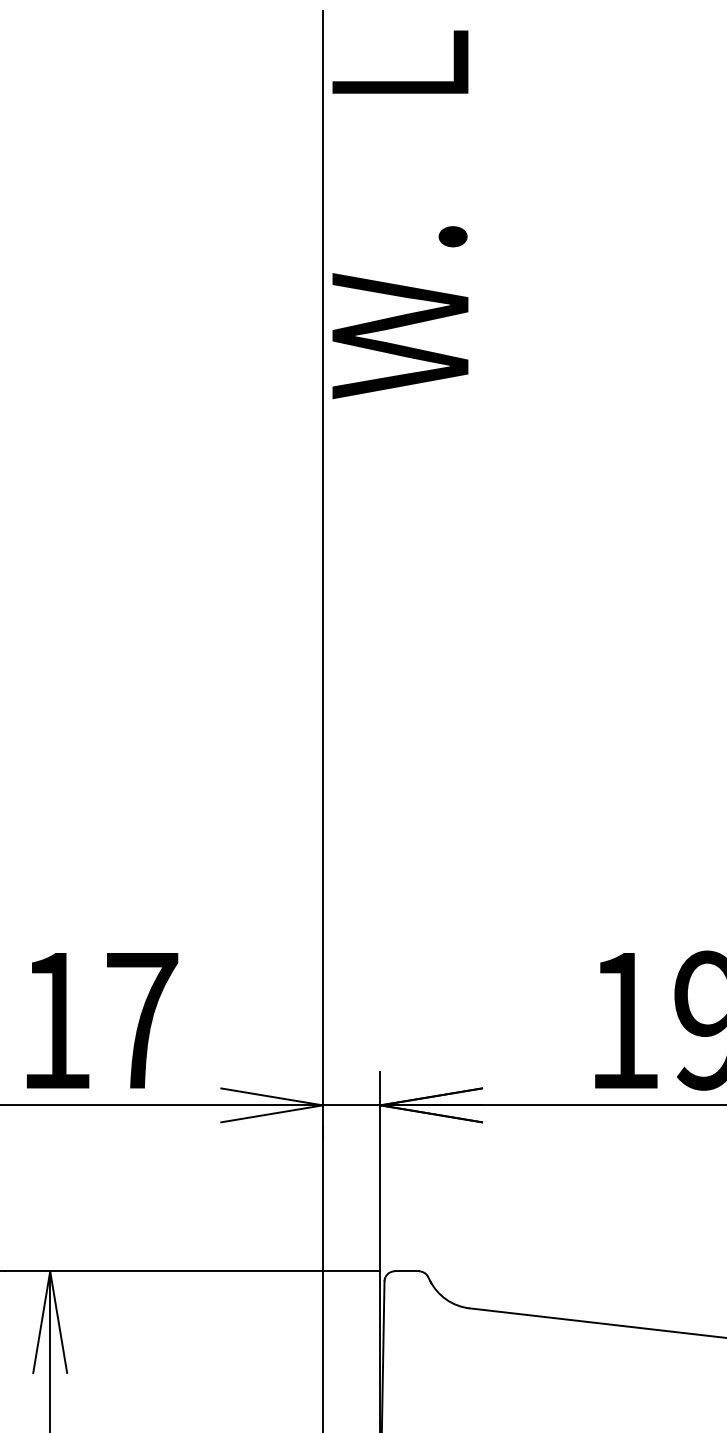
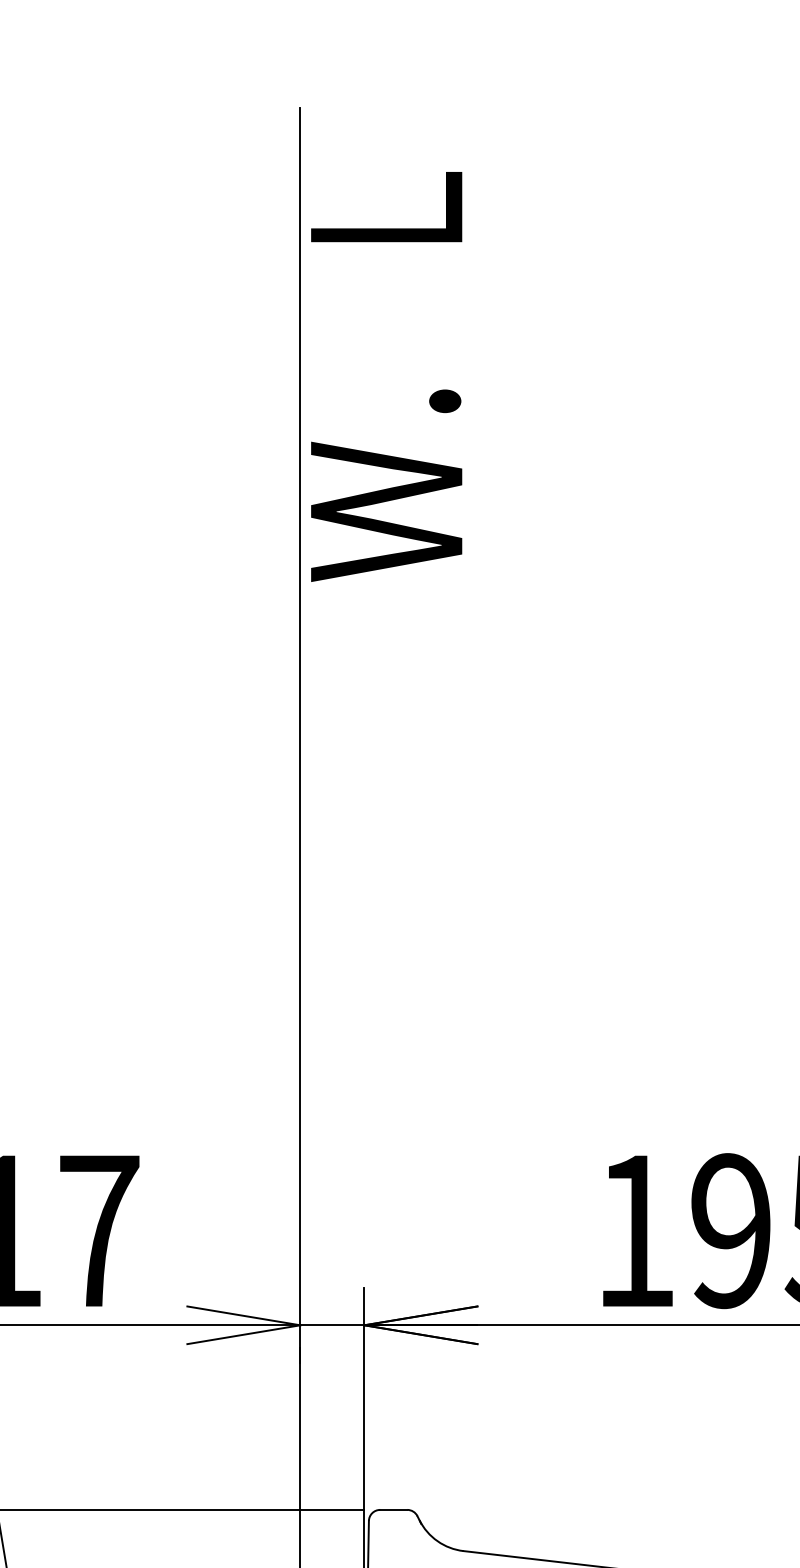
text: (400, 214) -> (386, 376), moved

